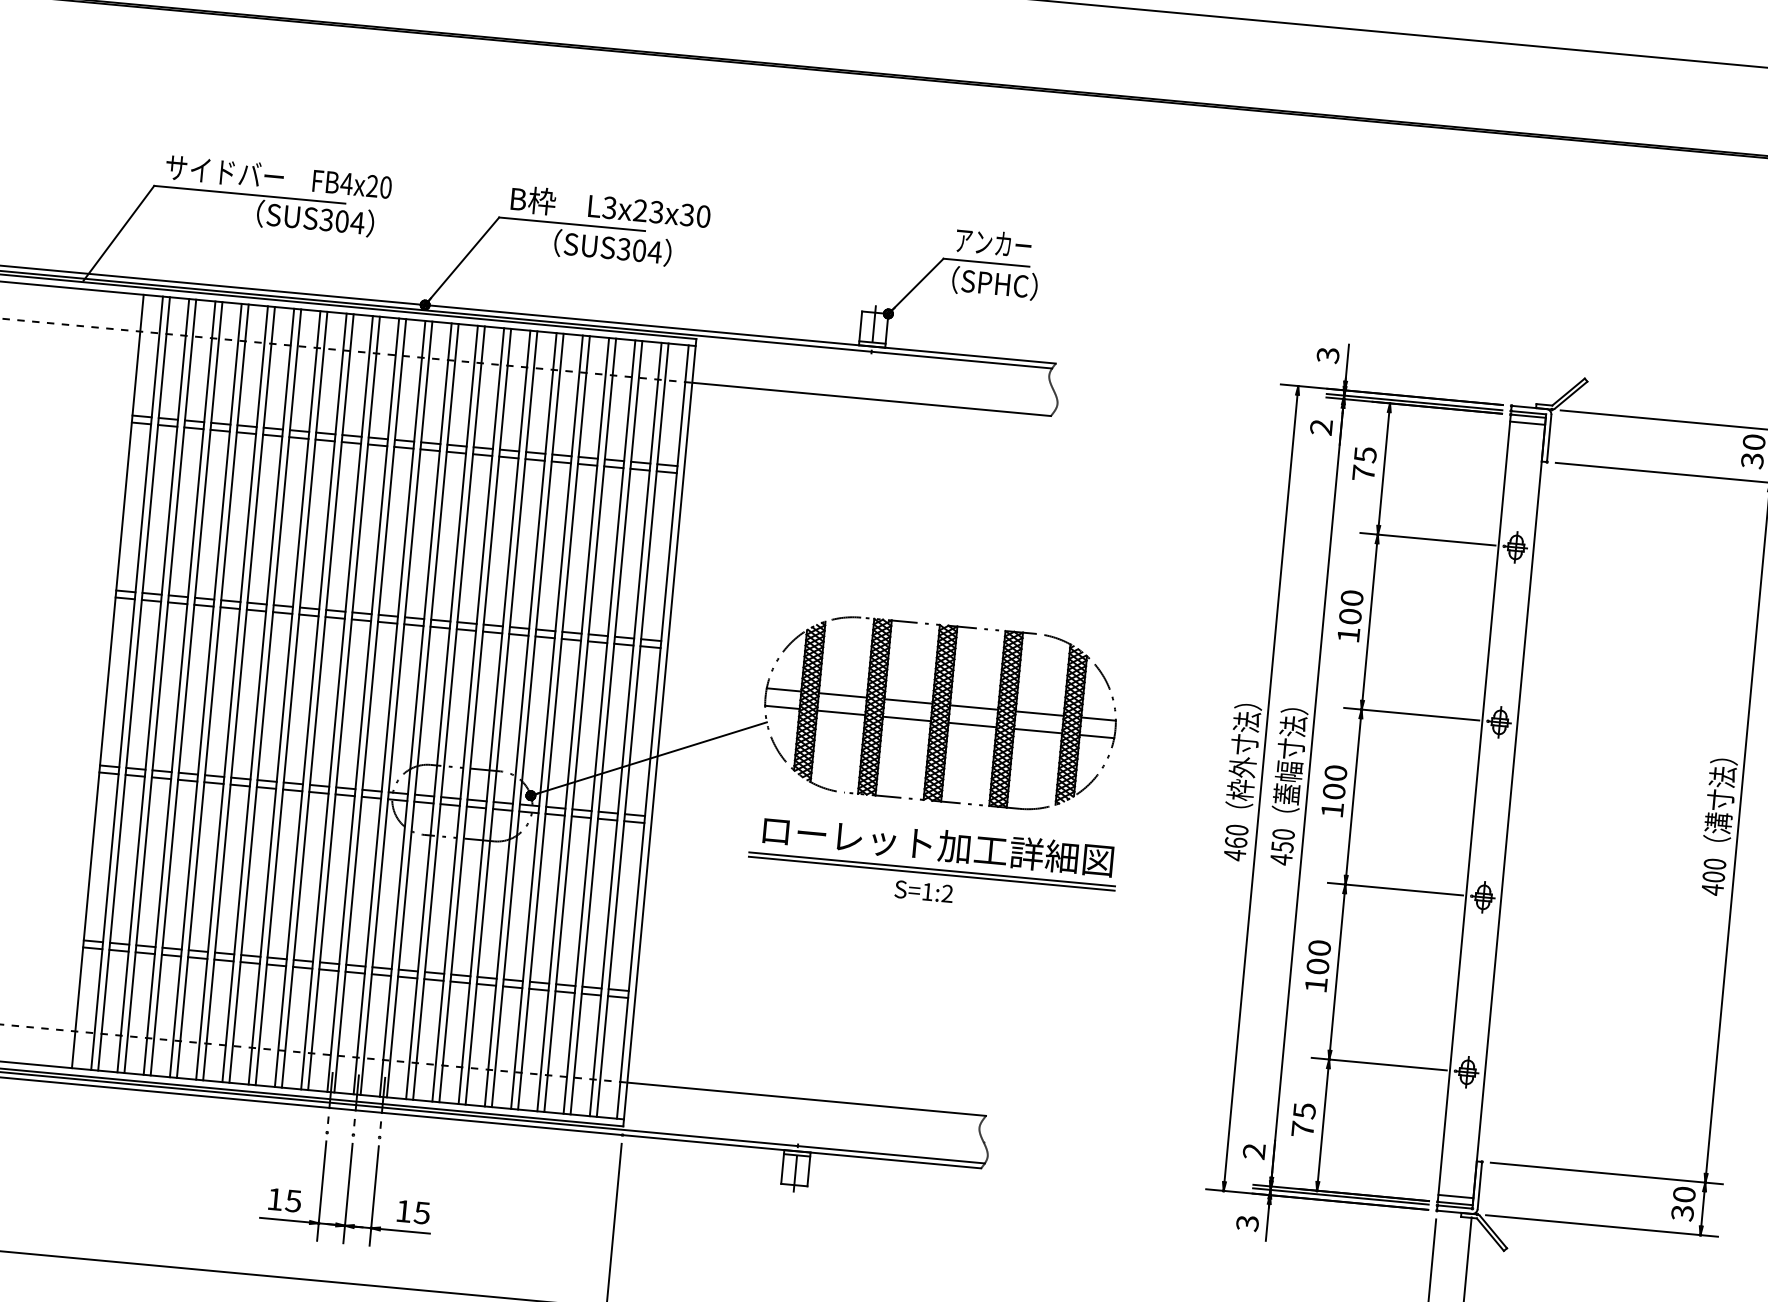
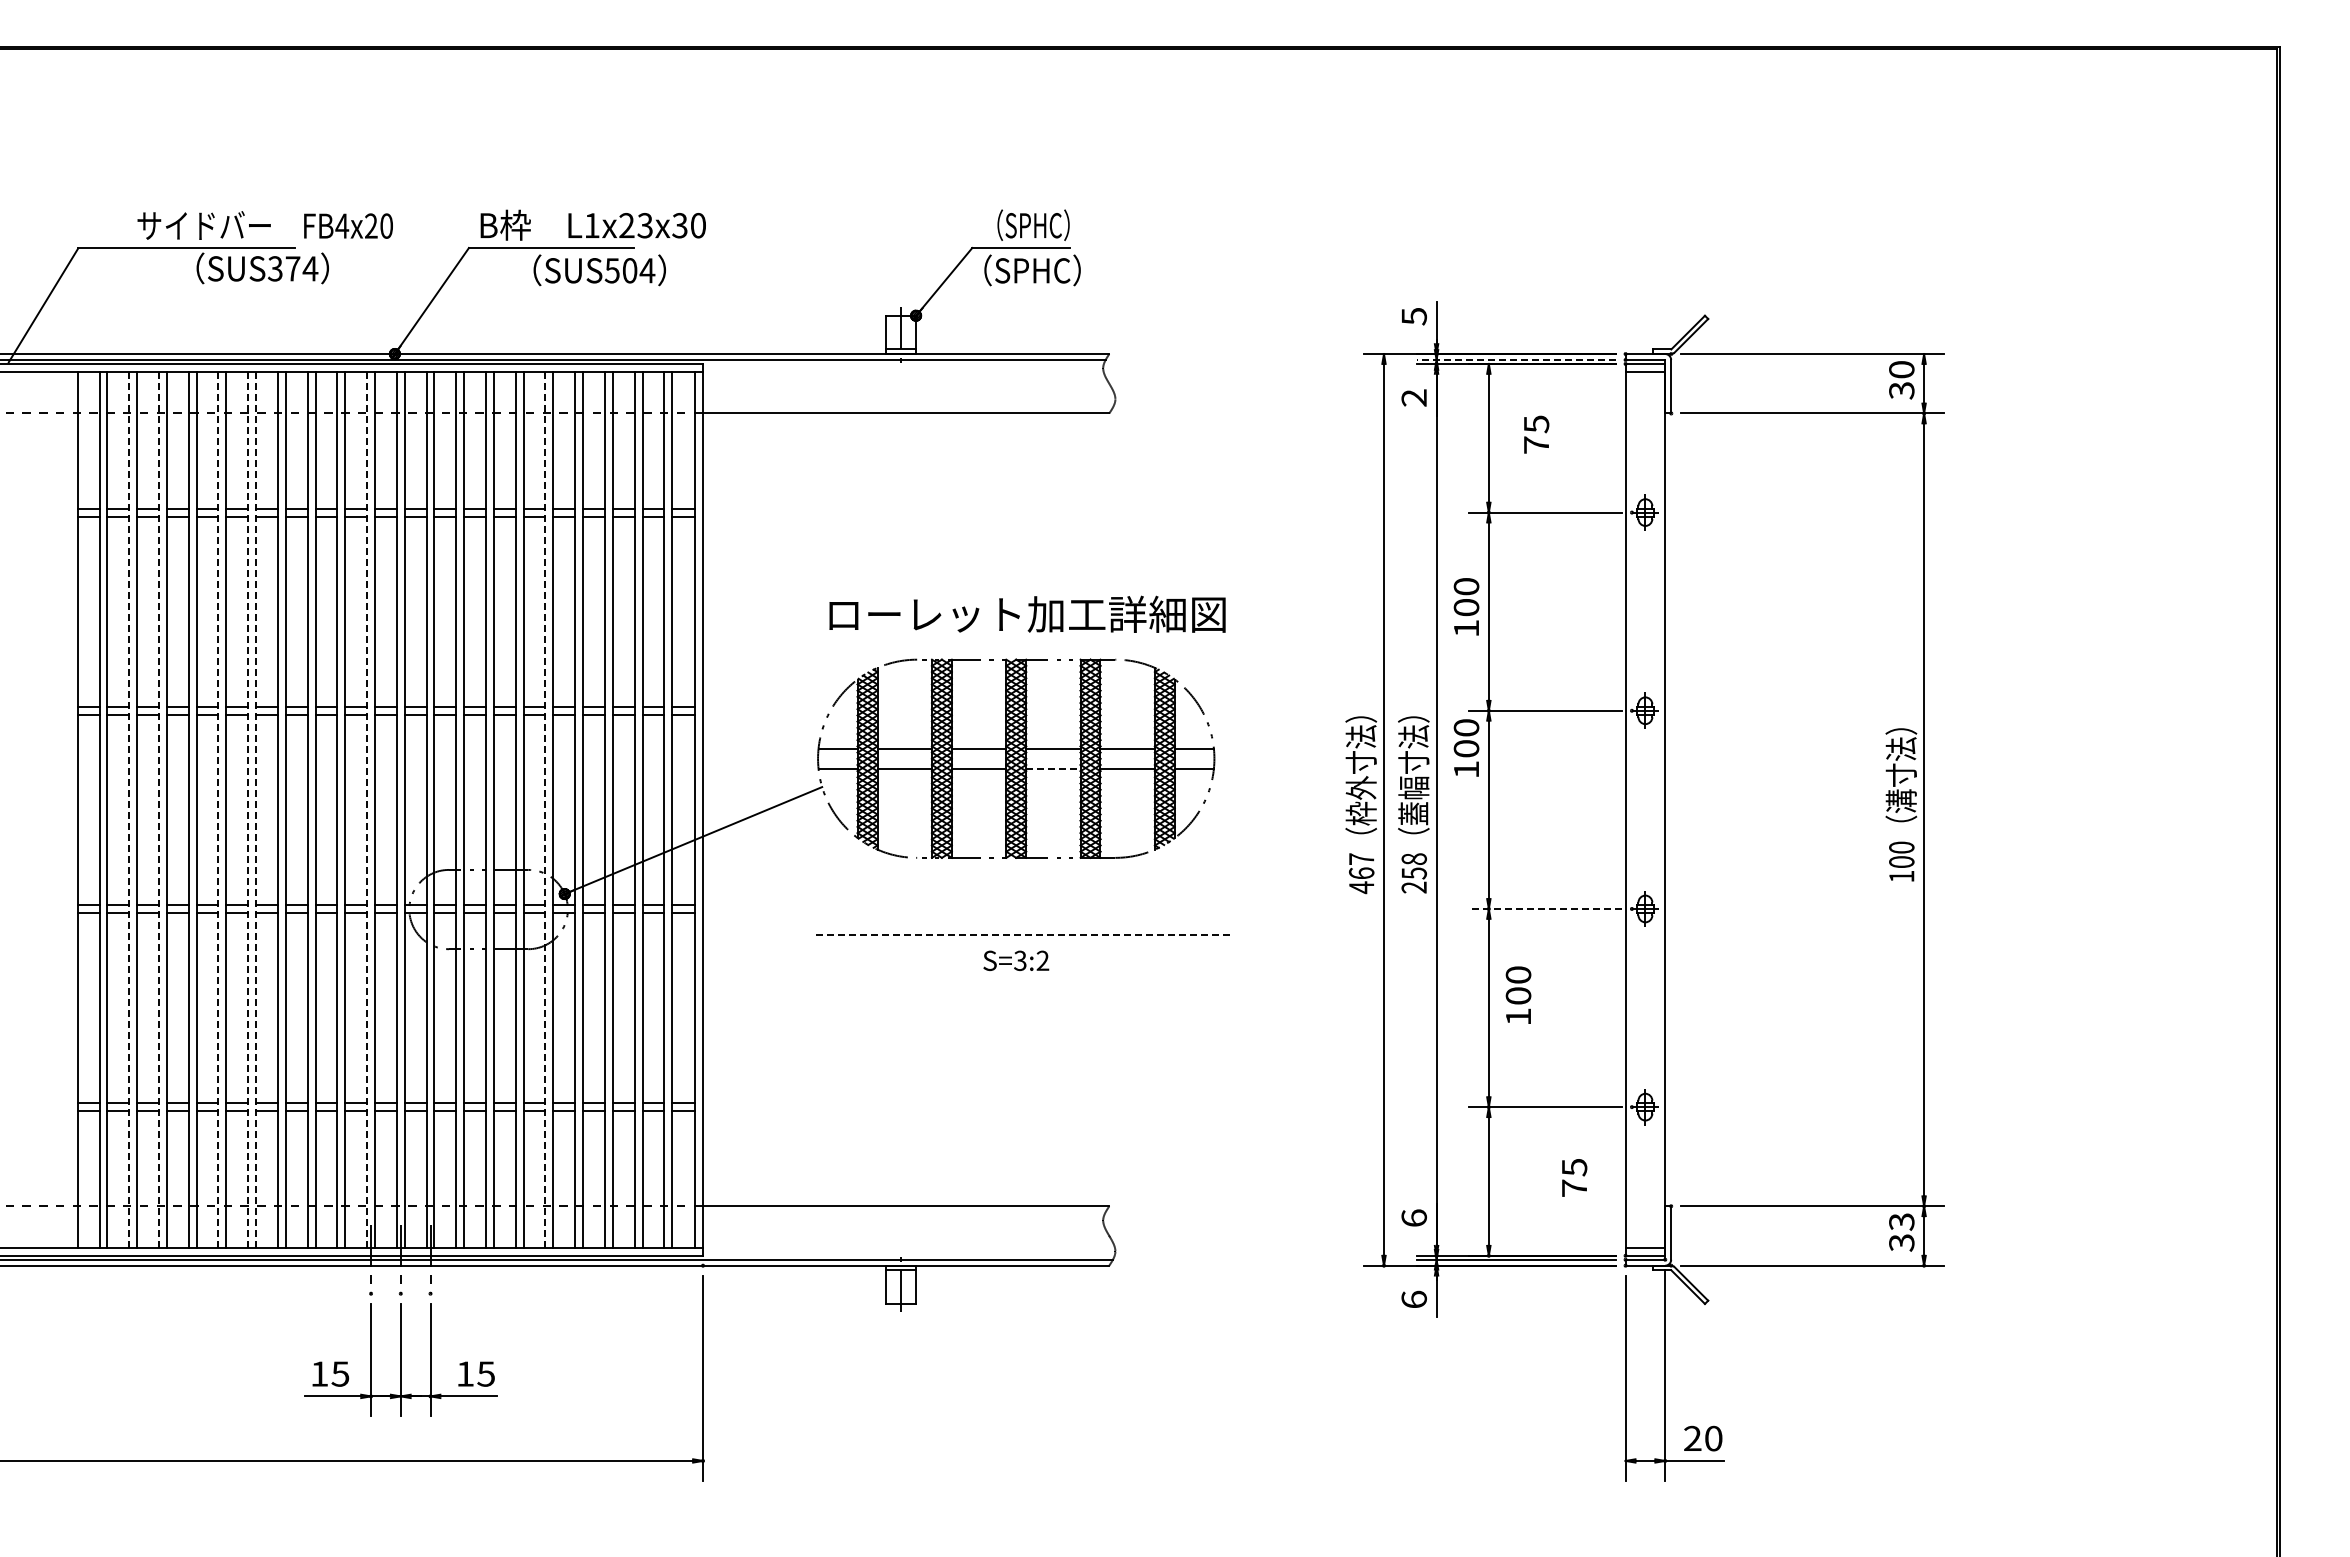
text: (278, 176) -> (264, 225), moved
text: (609, 207) -> (591, 225), L3x23x30 -> L1x23x30
text: (341, 221) -> (292, 268), SUS304 -> SUS374
text: (993, 243) -> (1026, 225), アンカー -> （SPHC）
text: (624, 249) -> (612, 270), SUS304 -> SUS504
text: (1327, 355) -> (1413, 316), 3 -> 5
line: (1413, 401) -> (1515, 359), solid -> dashed
text: (1364, 463) -> (1536, 434), moved
line: (153, 685) -> (129, 809), solid -> dashed
line: (180, 687) -> (159, 809), solid -> dashed
line: (232, 692) -> (218, 809), solid -> dashed
line: (258, 695) -> (248, 809), solid -> dashed
line: (265, 695) -> (256, 809), solid -> dashed
line: (363, 704) -> (367, 809), solid -> dashed
line: (520, 719) -> (545, 809), solid -> dashed
line: (972, 724) -> (1053, 768), solid -> dashed
text: (1334, 790) -> (1466, 747), moved
text: (1237, 829) -> (1361, 858), 460 -> 467
text: (938, 844) -> (1027, 613), moved
text: (1281, 847) -> (1413, 873), 450 -> 258
line: (932, 868) -> (1023, 934), solid -> dashed
line: (931, 873) -> (1022, 939), removed
line: (1395, 888) -> (1545, 908), solid -> dashed
text: (1712, 889) -> (1901, 876), 400 -> 100
text: (927, 891) -> (1020, 960), S=1:2 -> S=3:2
text: (1318, 965) -> (1518, 994), moved
text: (1303, 1119) -> (1574, 1177), moved
text: (1254, 1150) -> (1414, 1217), 2 -> 6
text: (1684, 1194) -> (1901, 1221), 30 -> 33
text: (1247, 1223) -> (1414, 1299), 3 -> 6

